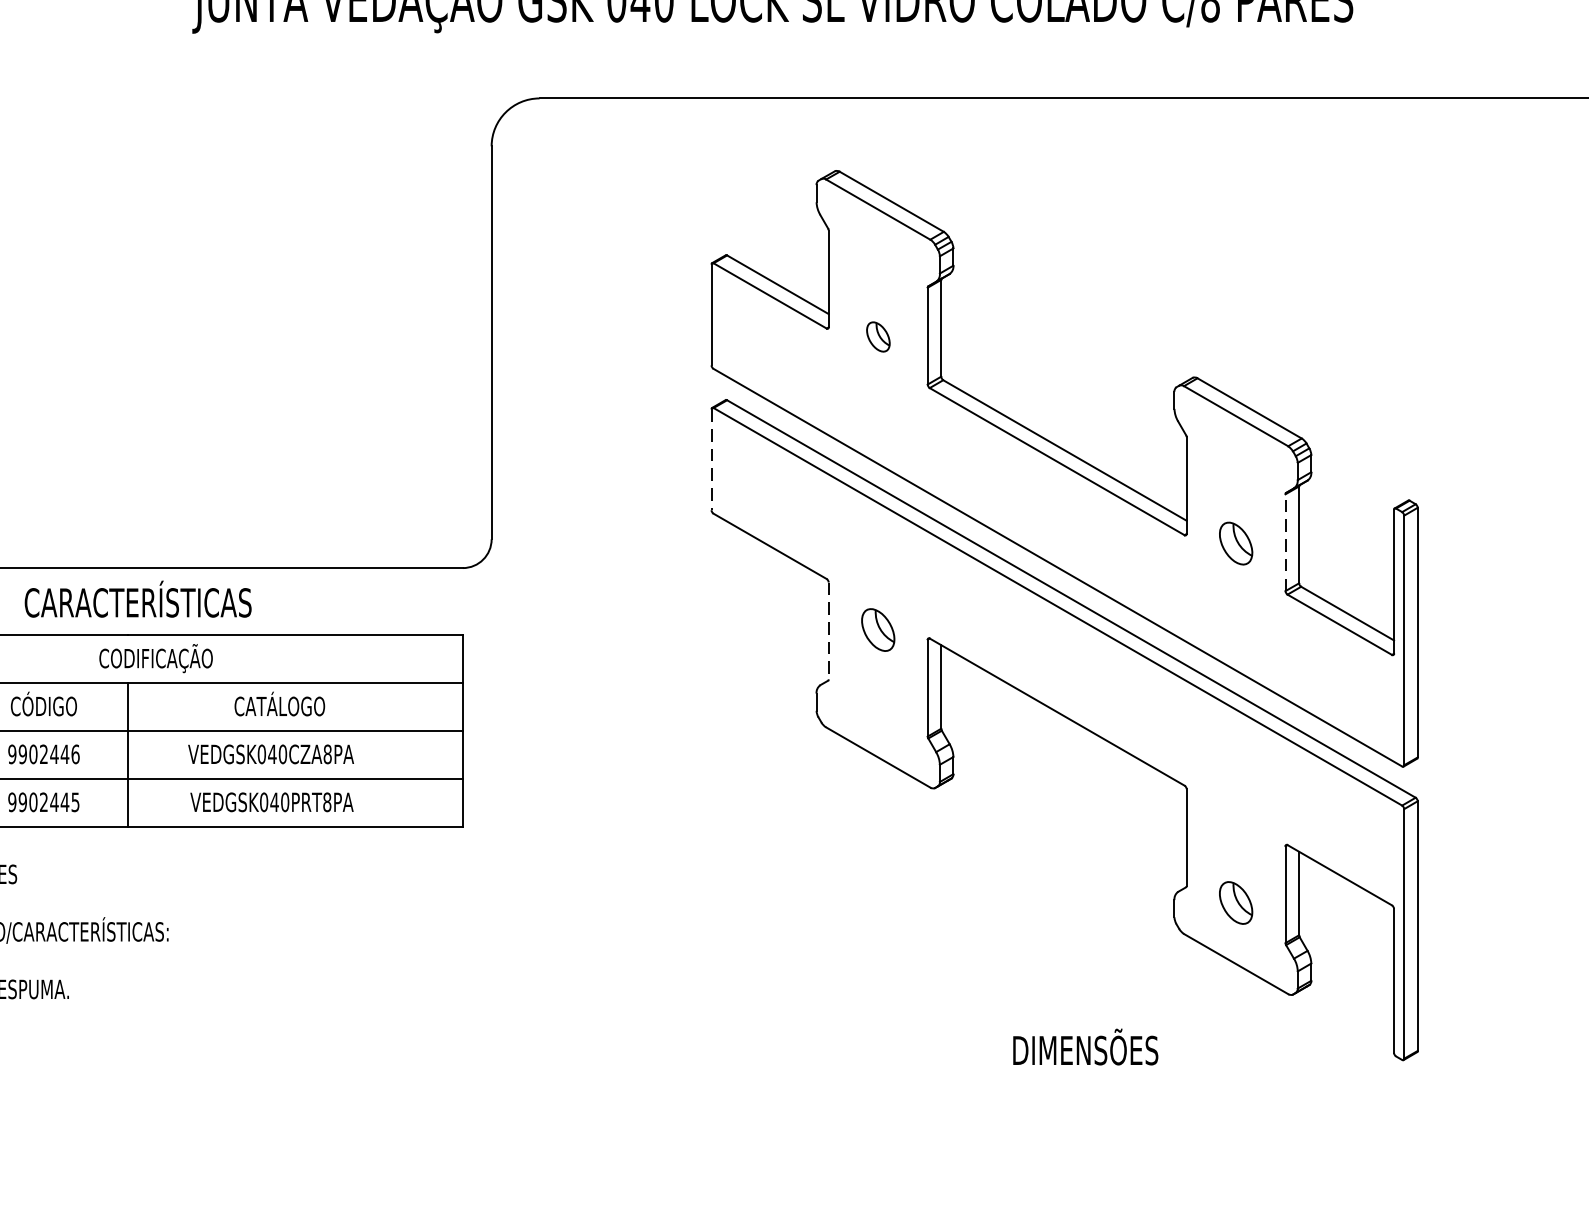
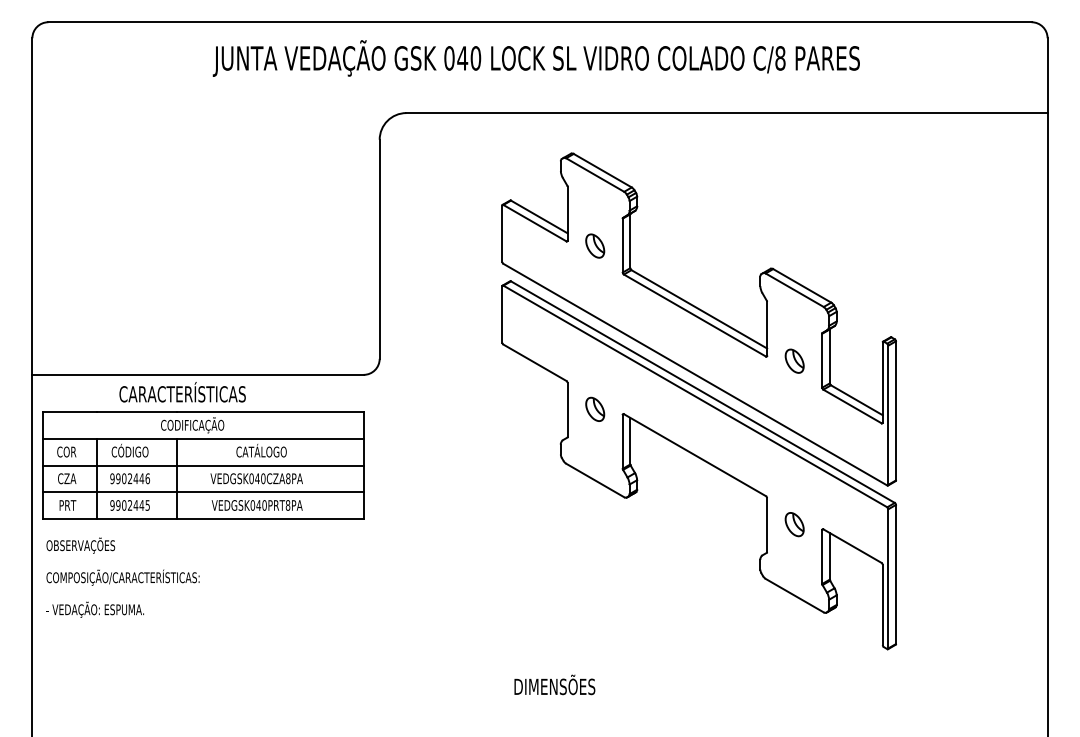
part: (878, 335) -> (595, 245), size x1.43
line: (711, 459) -> (502, 314), dashed -> solid
line: (1285, 542) -> (822, 360), dashed -> solid
line: (828, 631) -> (567, 410), dashed -> solid
part: (1235, 902) -> (794, 524), moved
text: (1085, 1046) -> (554, 684), moved

